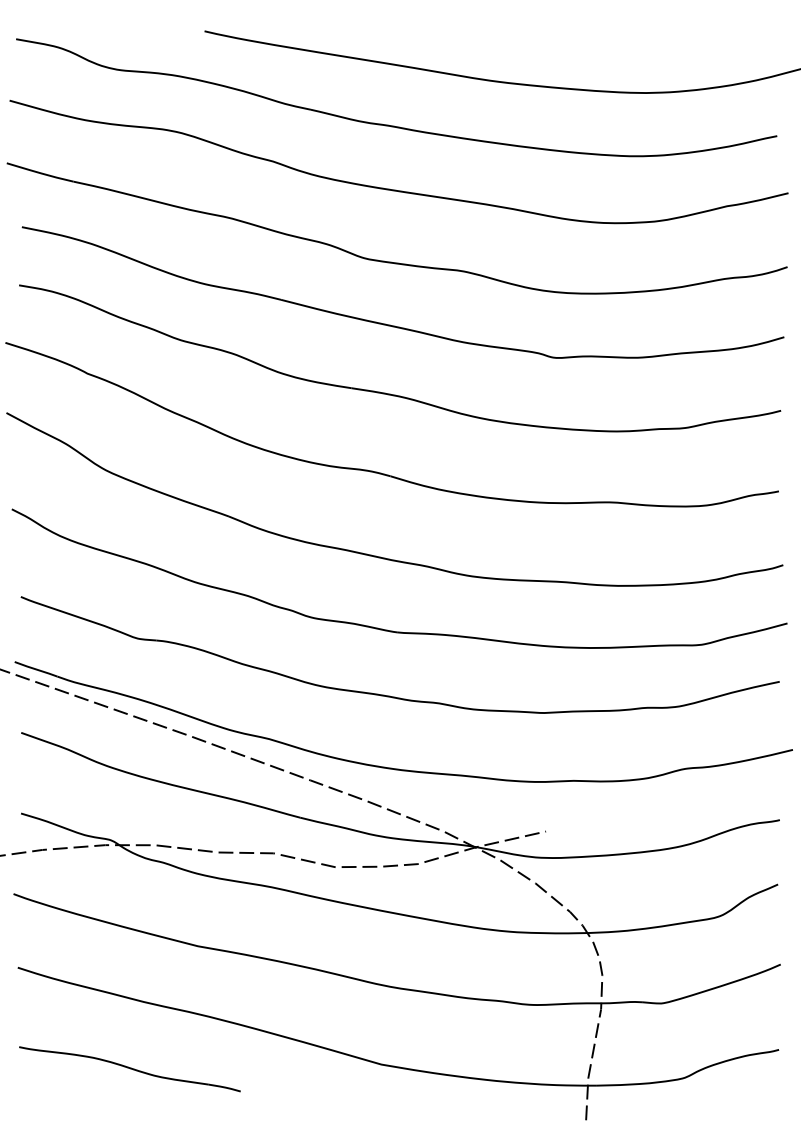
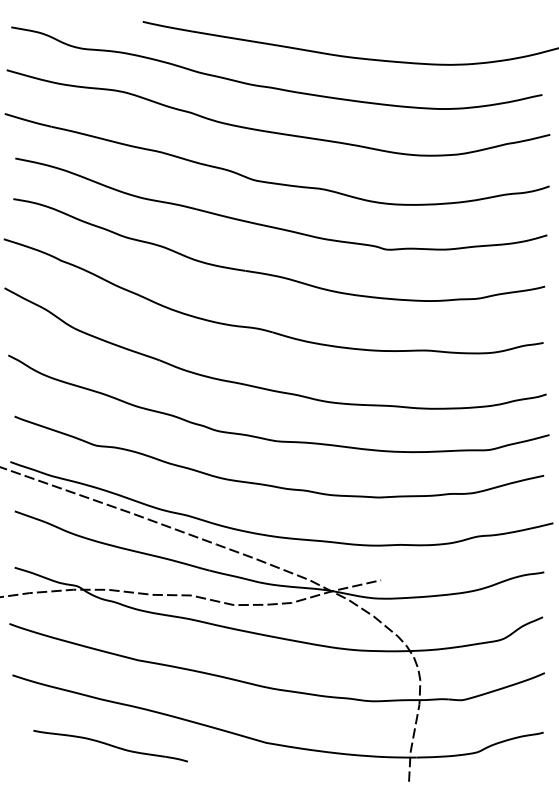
part: (129, 1069) -> (110, 746), moved

